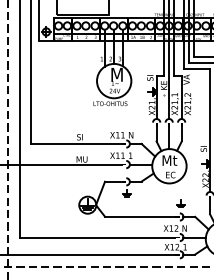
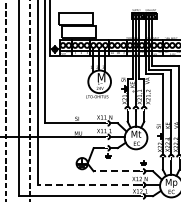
line: (139, 217) -> (116, 171), solid -> dashed
line: (97, 238) -> (88, 185), solid -> dashed

